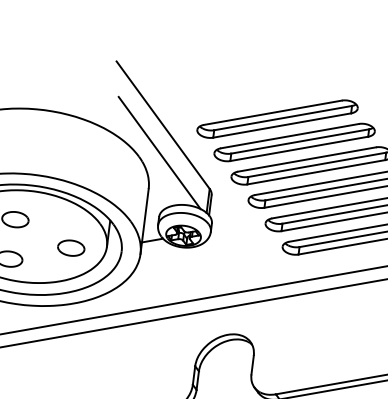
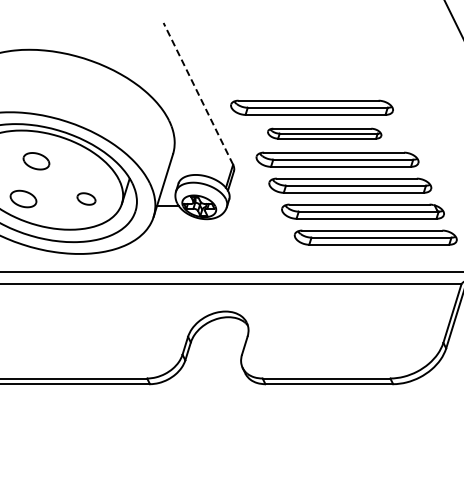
line: (163, 124) -> (198, 93), solid -> dashed
part: (294, 142) -> (324, 133), size x0.7
line: (159, 152) -> (189, 120), removed
part: (71, 247) -> (86, 198), size x0.7

